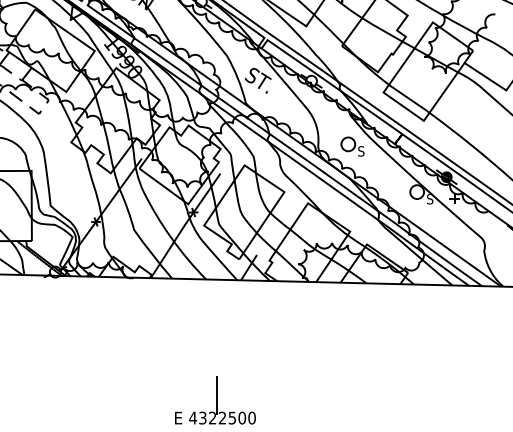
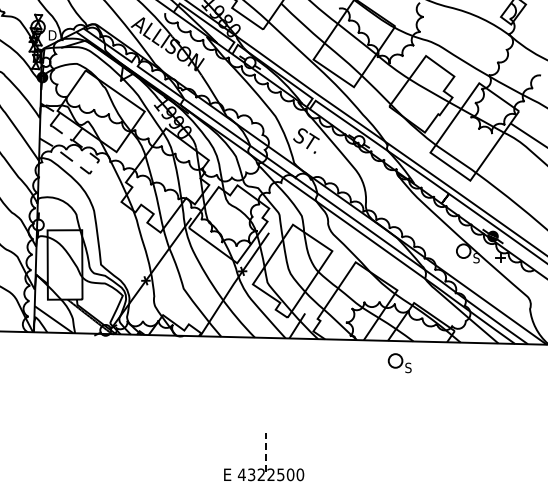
part: (352, 146) -> (399, 363), moved
line: (216, 394) -> (265, 451), solid -> dashed

